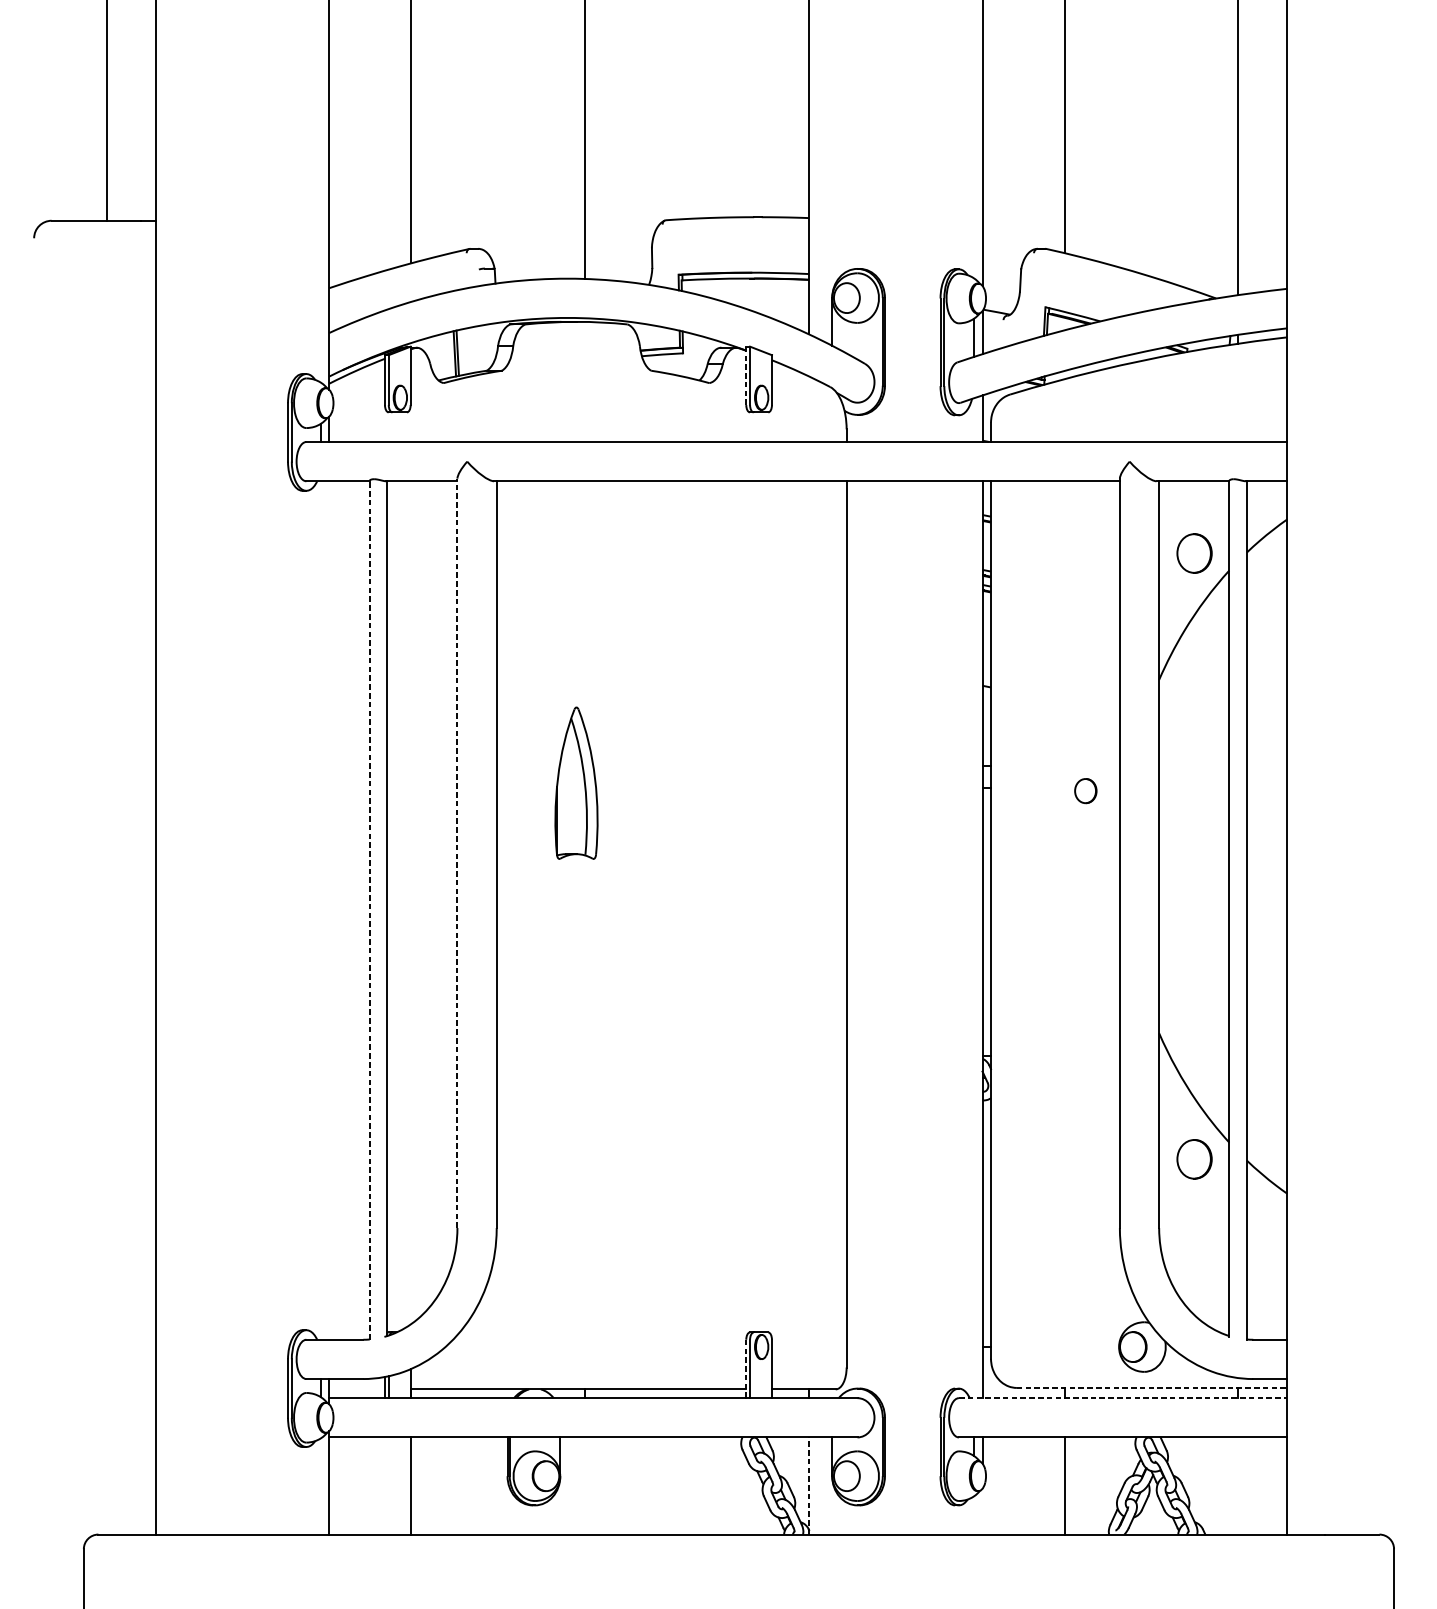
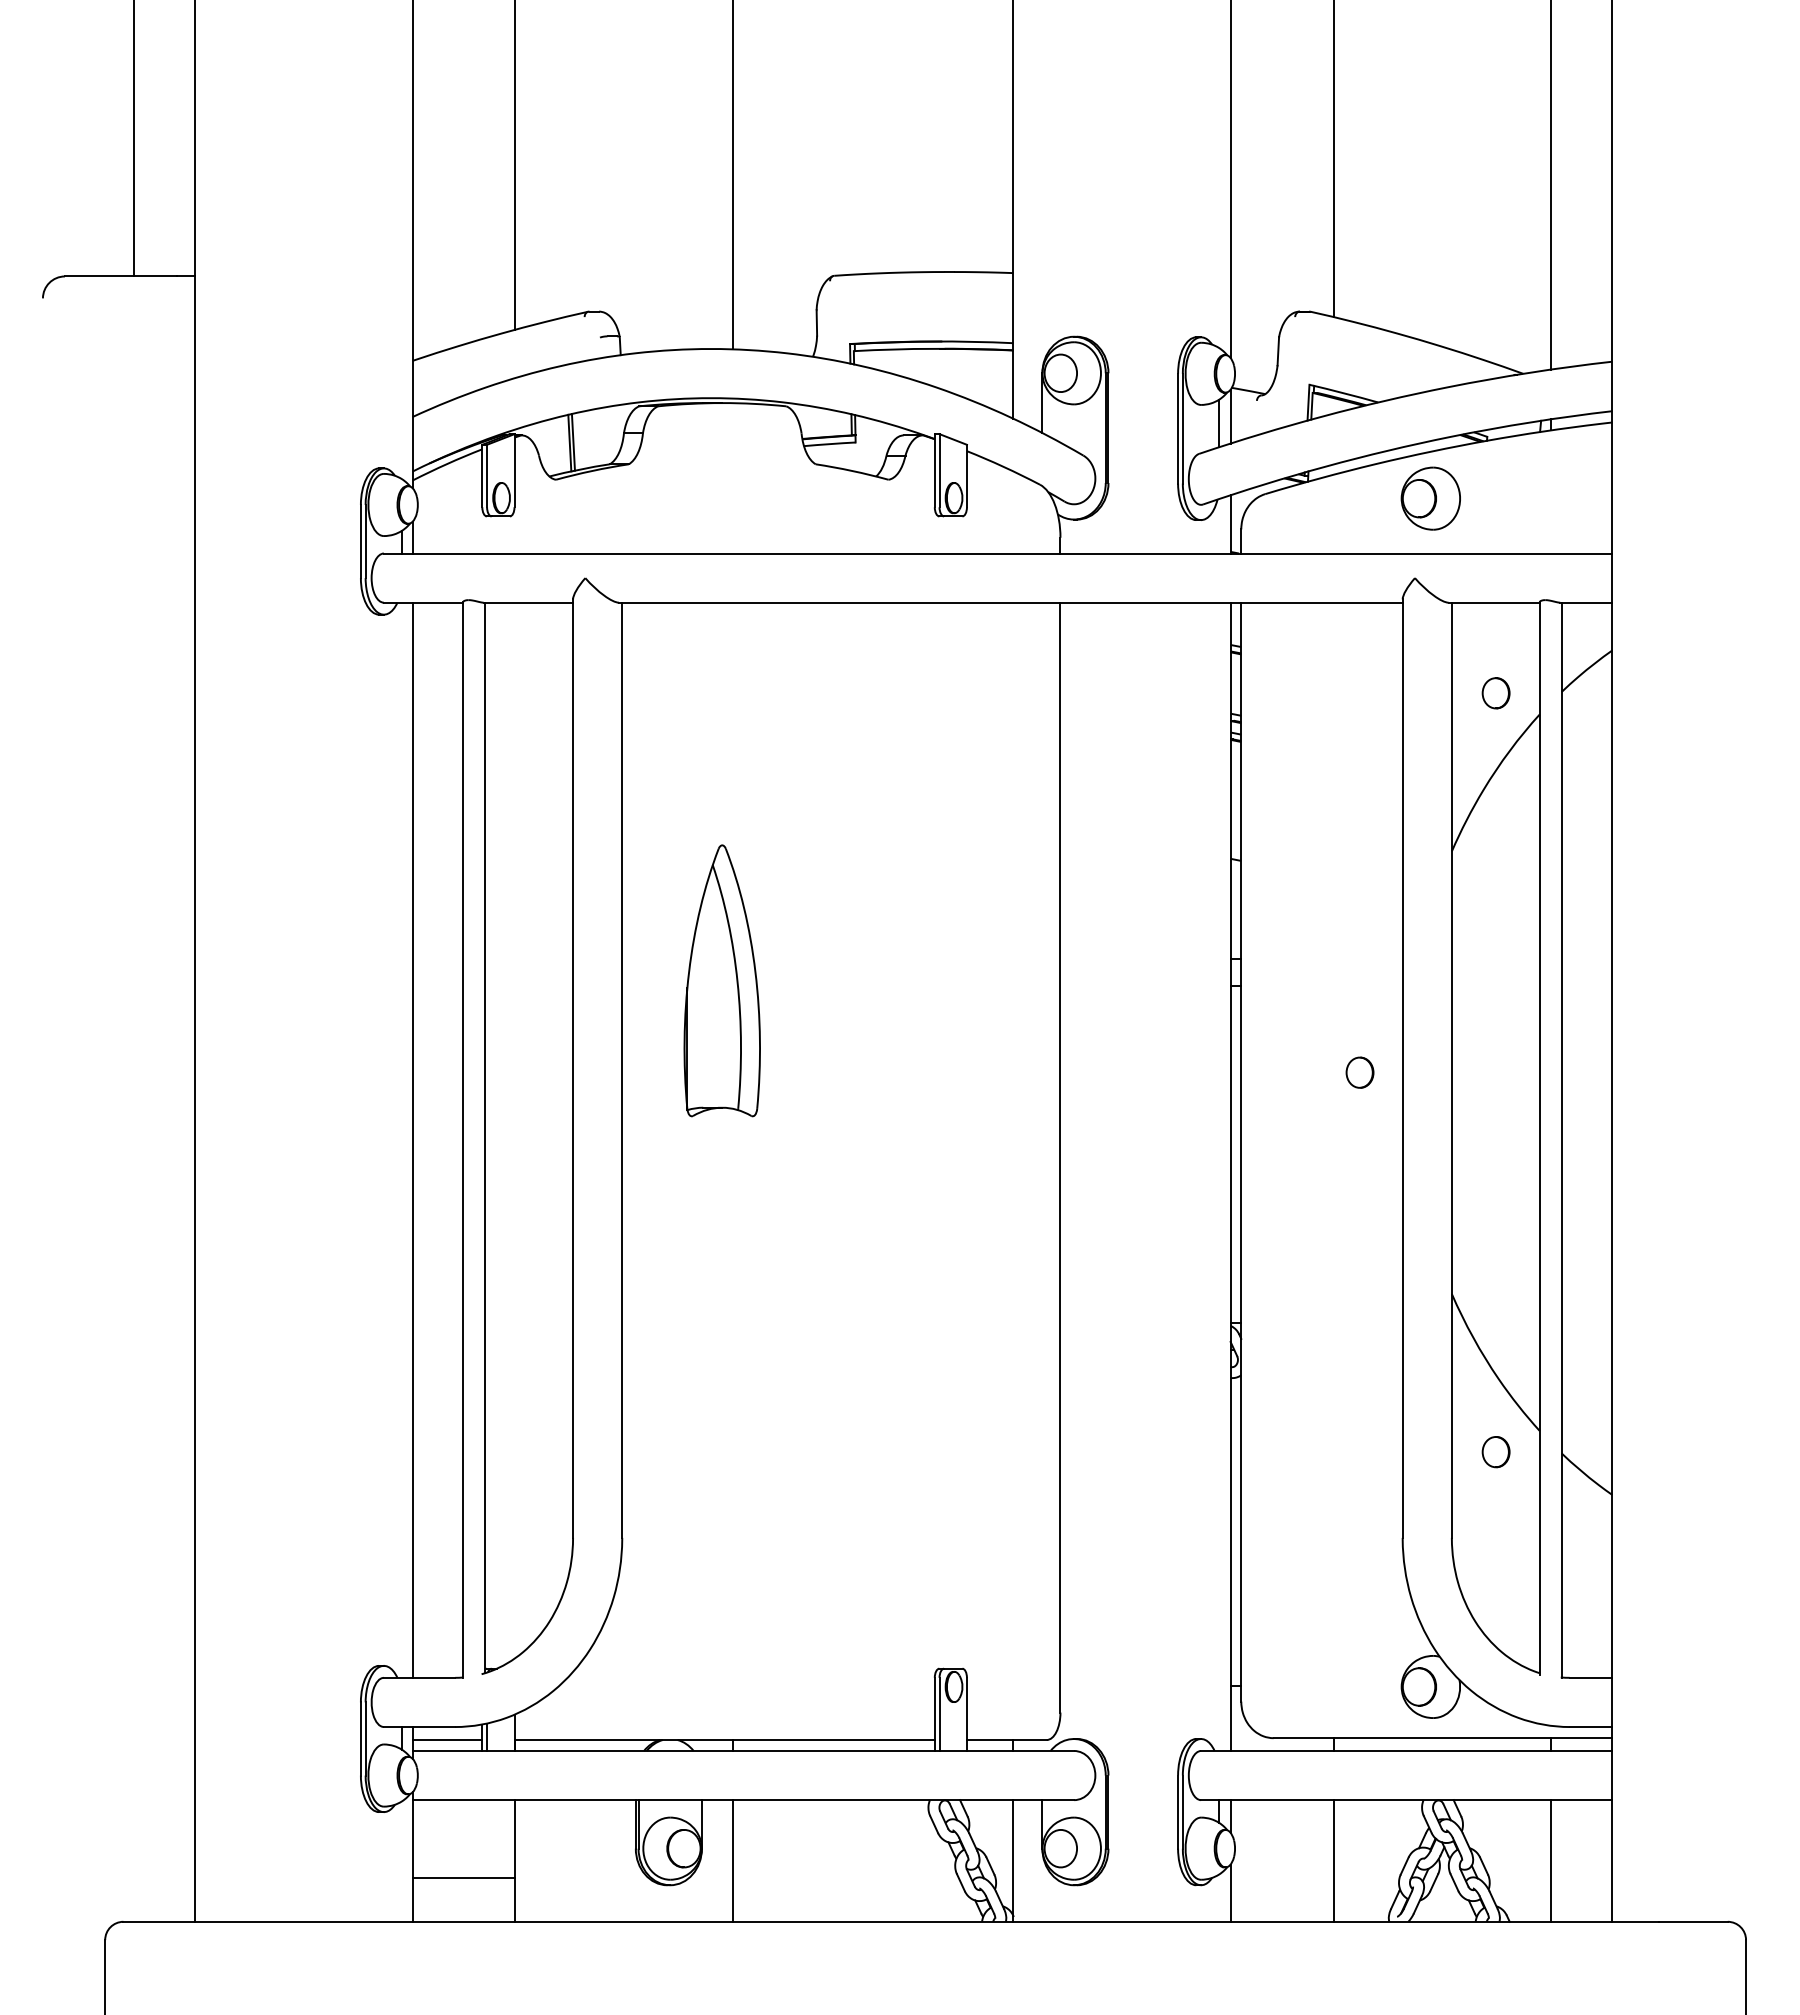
line: (746, 375) -> (934, 470), dashed -> solid
part: (1142, 398) -> (1430, 498), added
part: (1194, 553) -> (1495, 693), size x0.62
part: (575, 782) -> (721, 980), size x1.43
part: (1085, 790) -> (1359, 1072), moved
line: (457, 853) -> (573, 1068), dashed -> solid
line: (329, 909) -> (412, 1139), added
line: (369, 910) -> (463, 1140), dashed -> solid
part: (1194, 1159) -> (1495, 1452), size x0.62
line: (746, 1369) -> (934, 1714), dashed -> solid
line: (1152, 1388) -> (1443, 1738), dashed -> solid
line: (357, 1389) -> (447, 1740), added
line: (1122, 1397) -> (1406, 1750), dashed -> solid
line: (584, 1485) -> (732, 1860), added
line: (809, 1485) -> (1013, 1860), dashed -> solid
line: (1237, 1485) -> (1550, 1860), added
line: (369, 1499) -> (463, 1877), added
line: (982, 1511) -> (1230, 1892), added

